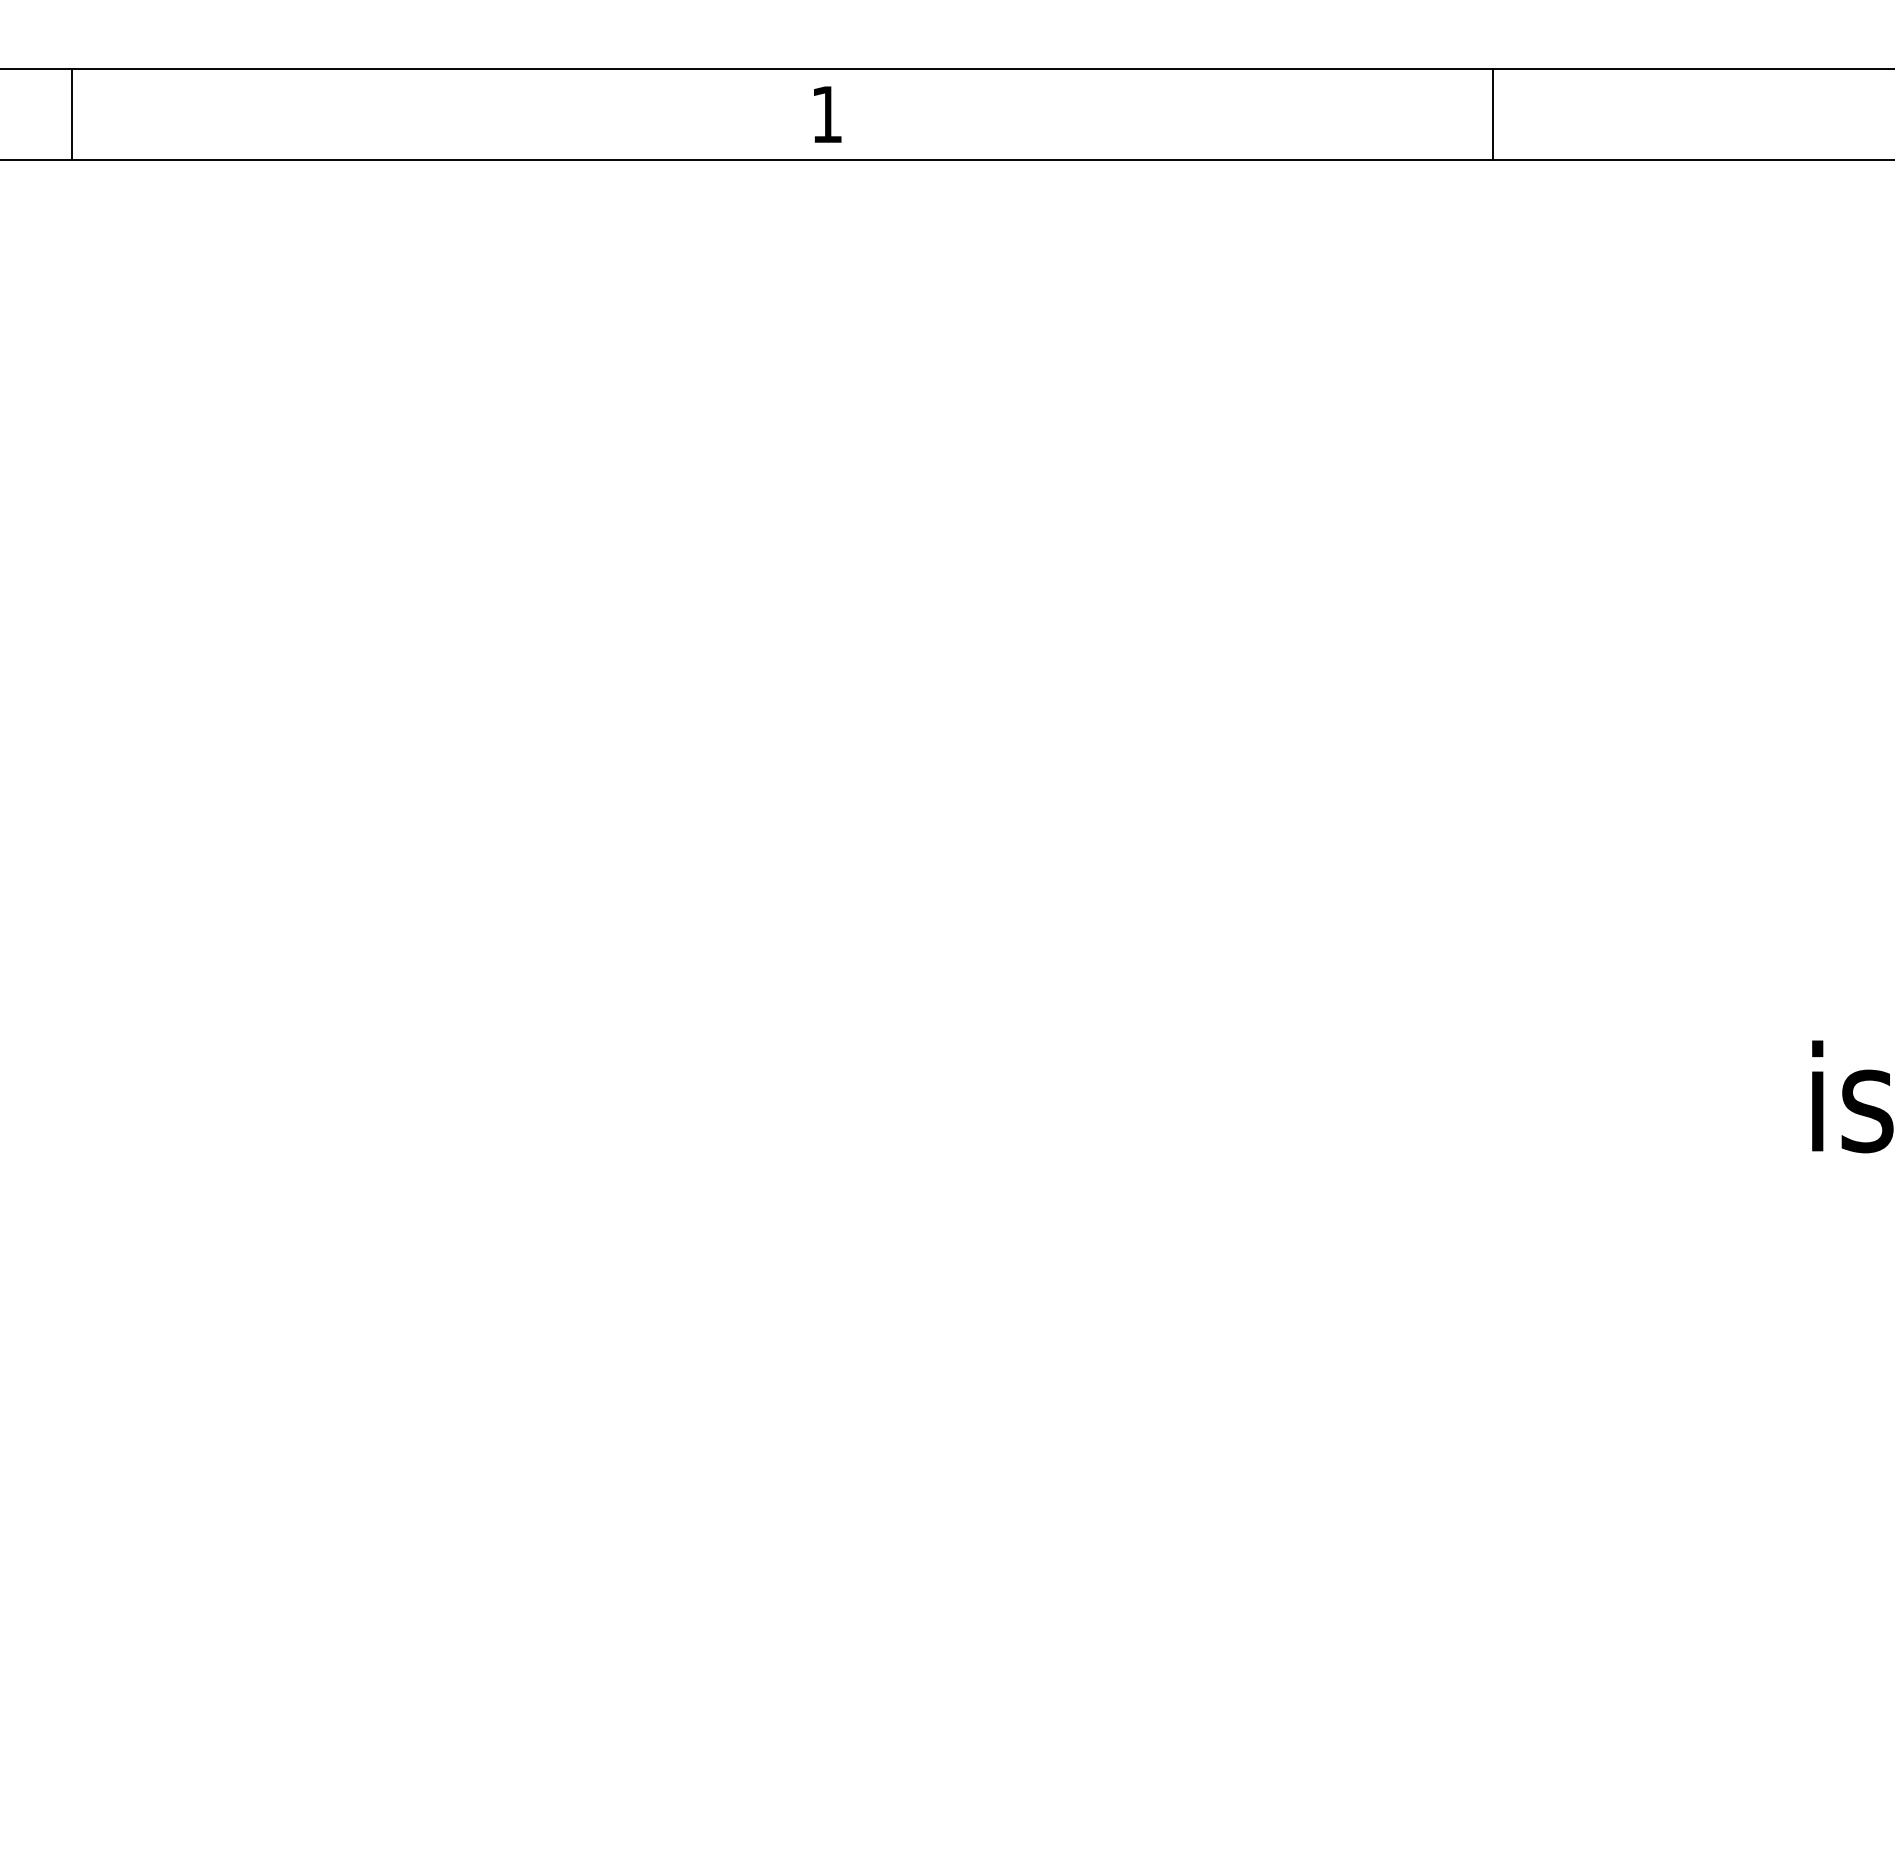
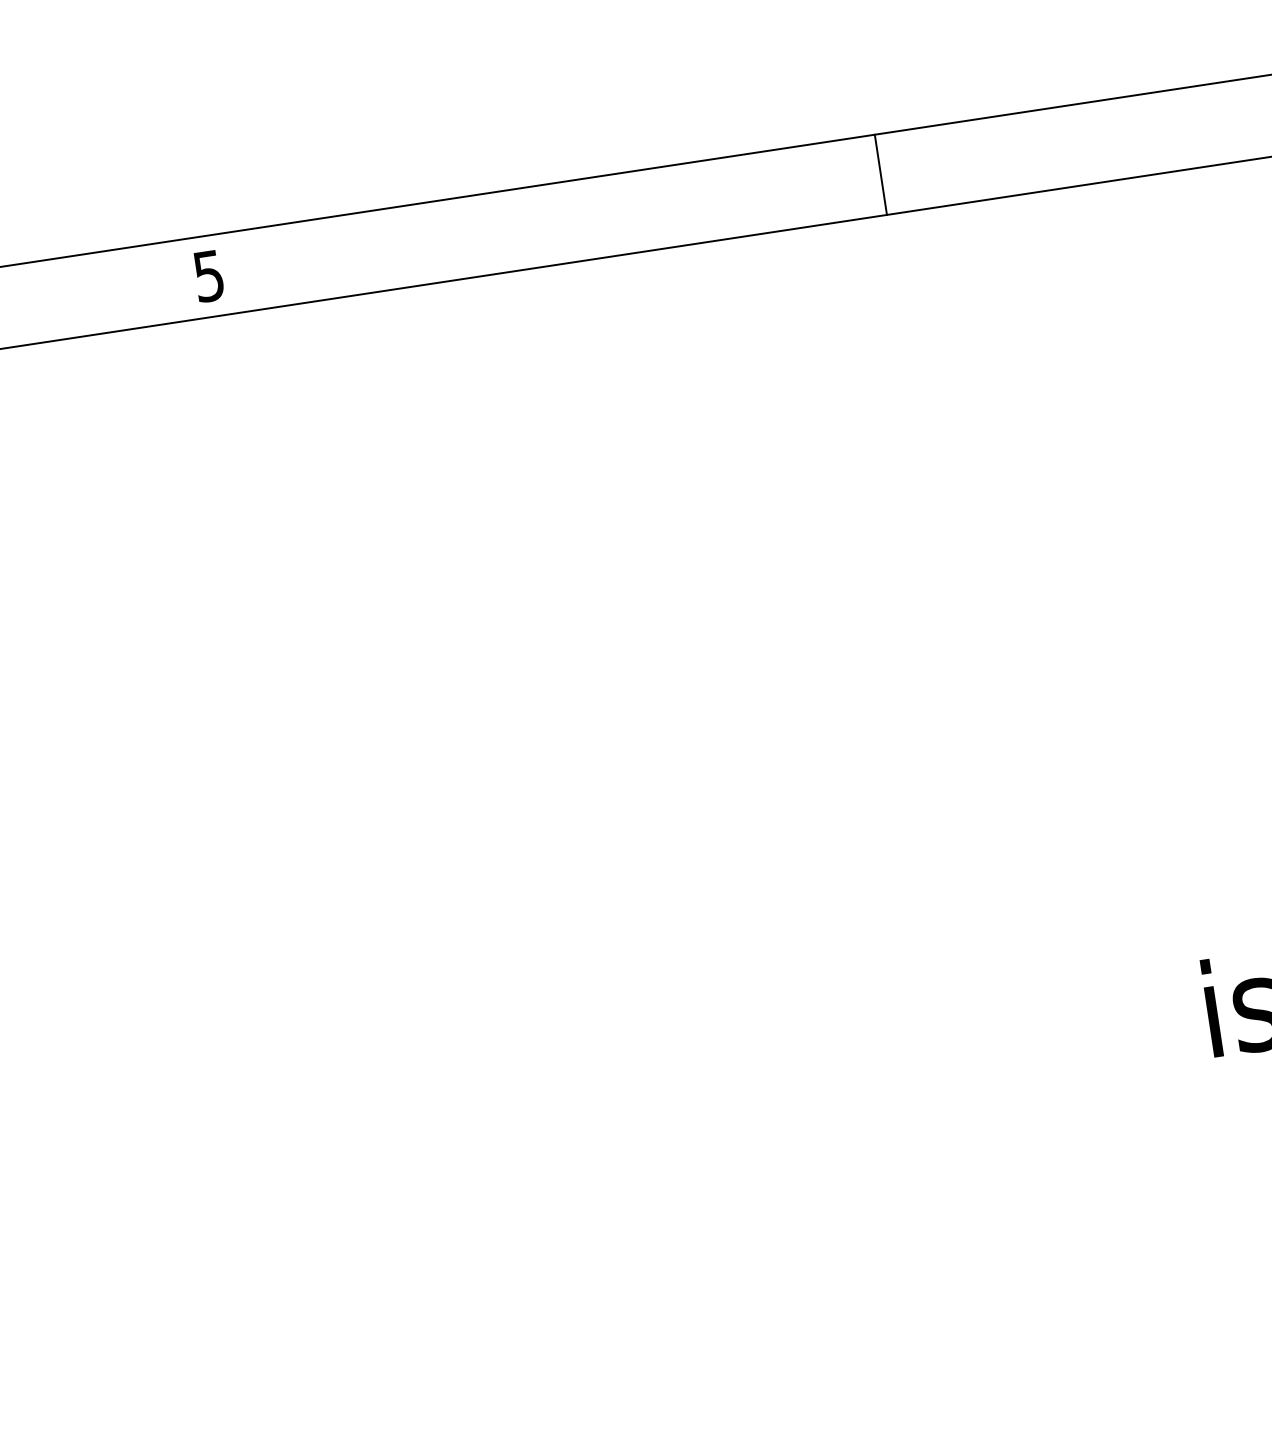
text: (826, 114) -> (208, 276), 1 -> 5
line: (1493, 114) -> (881, 174), moved

